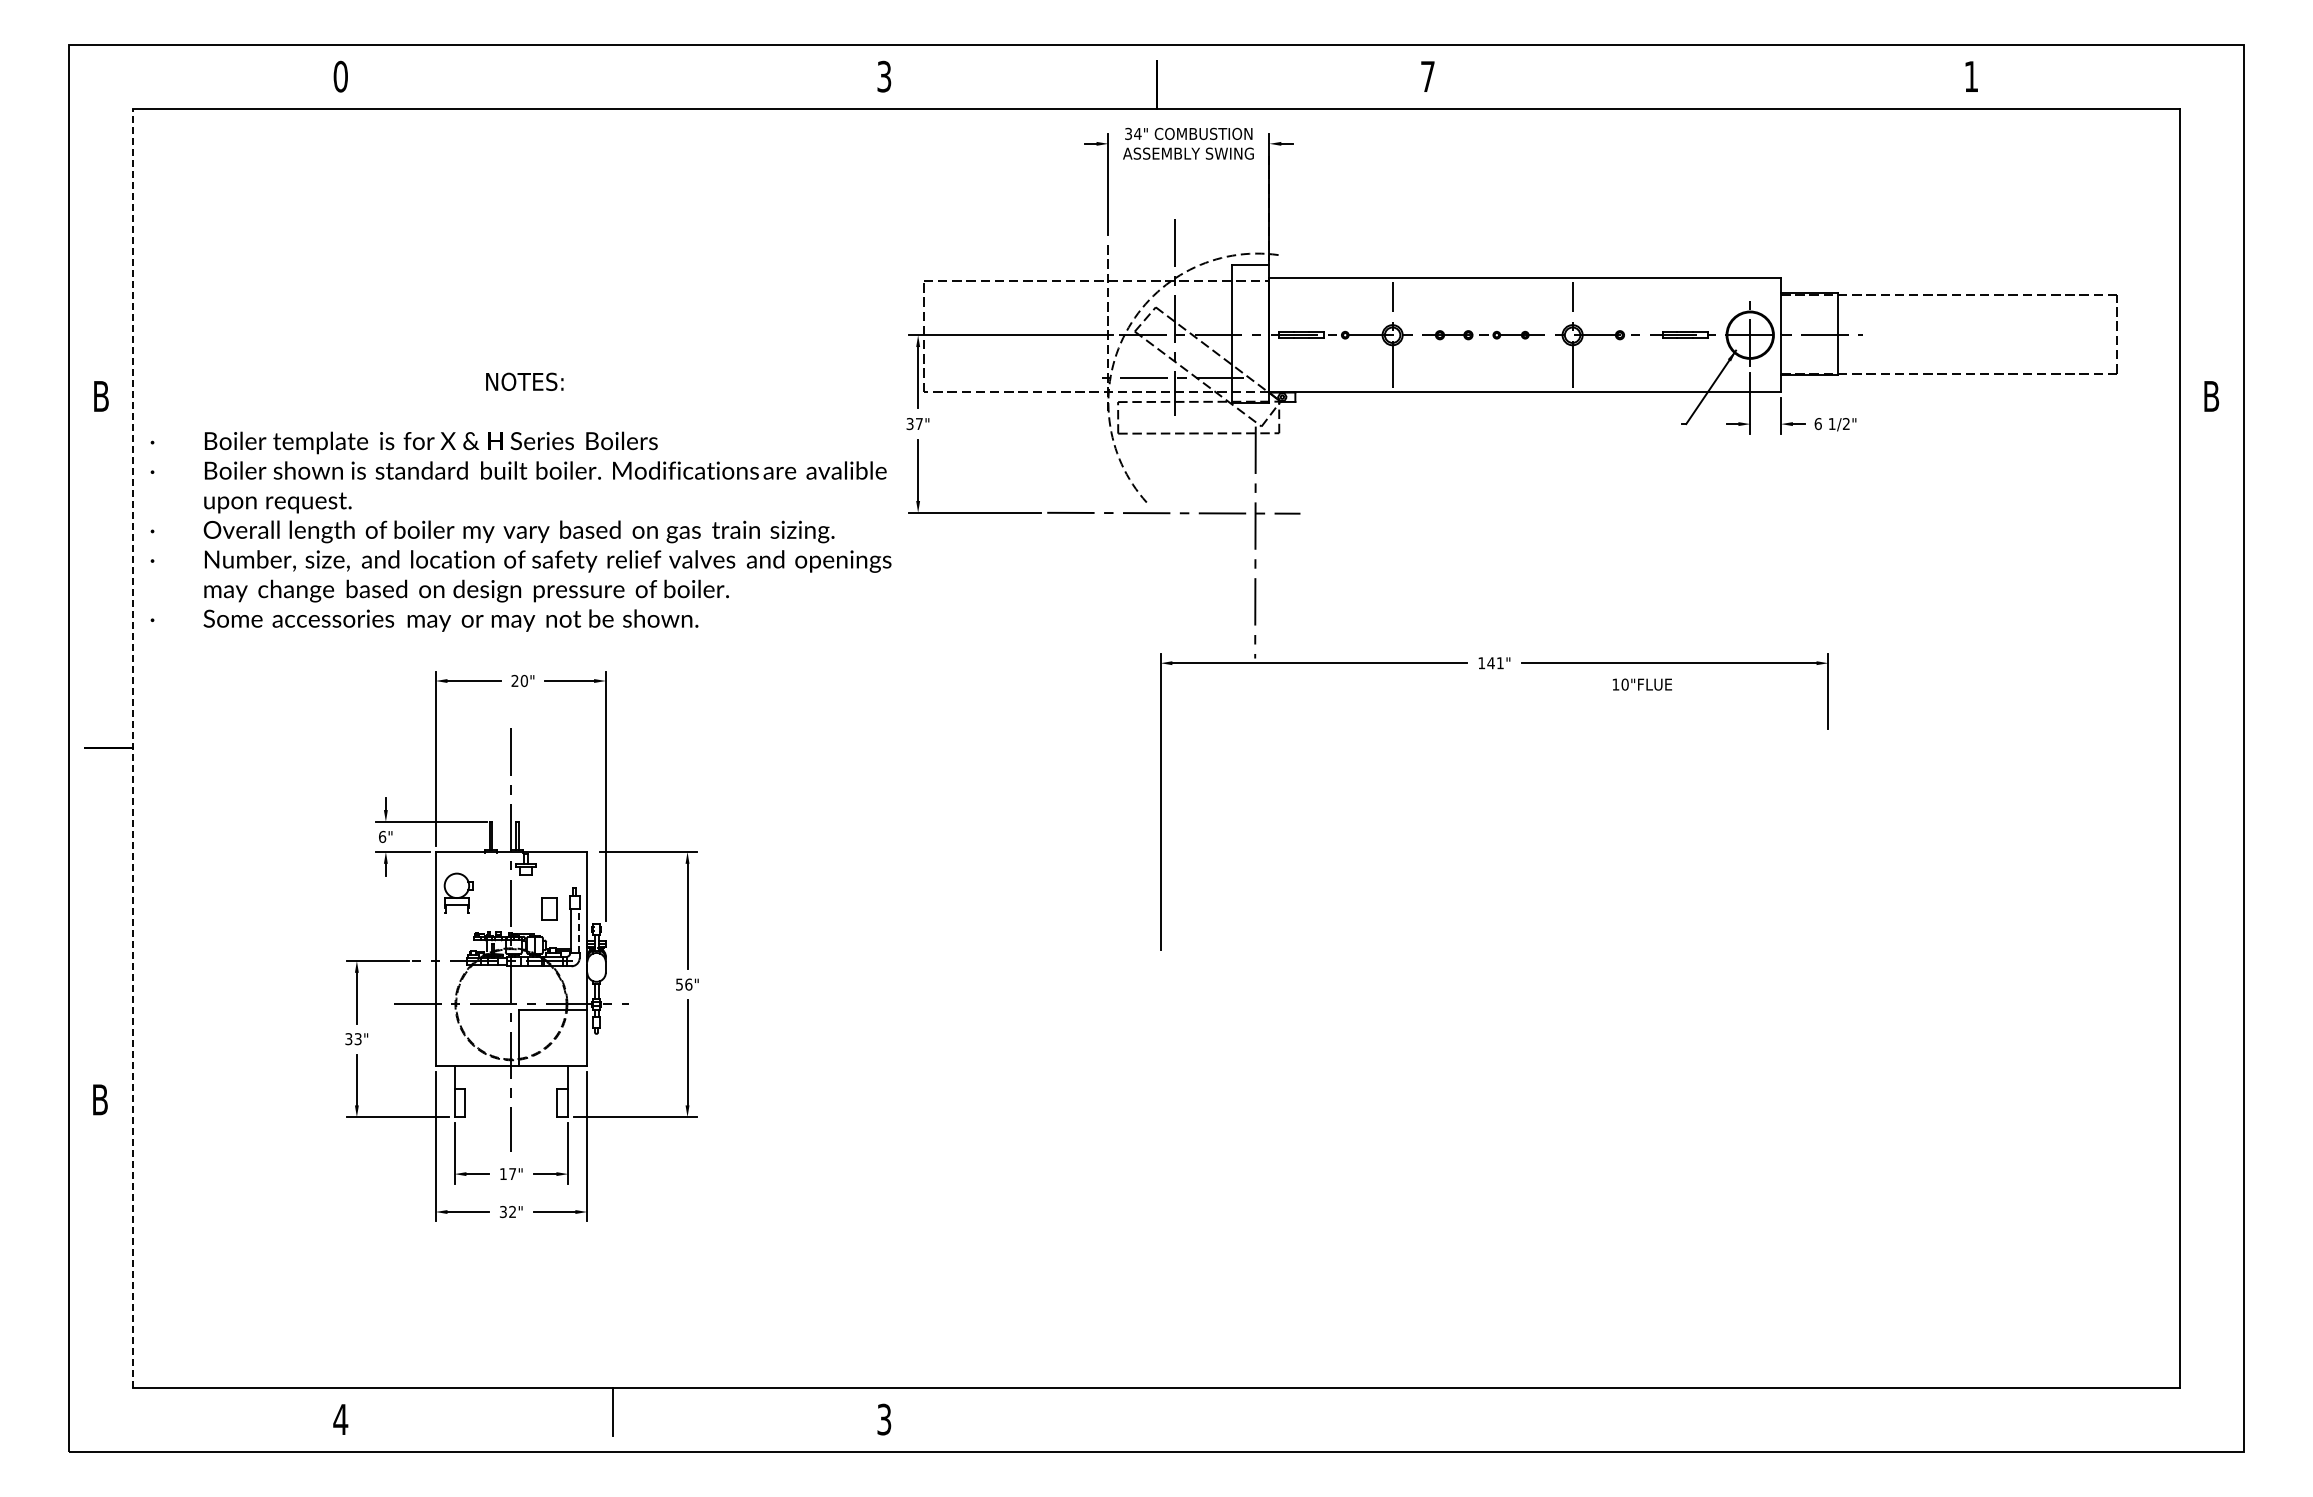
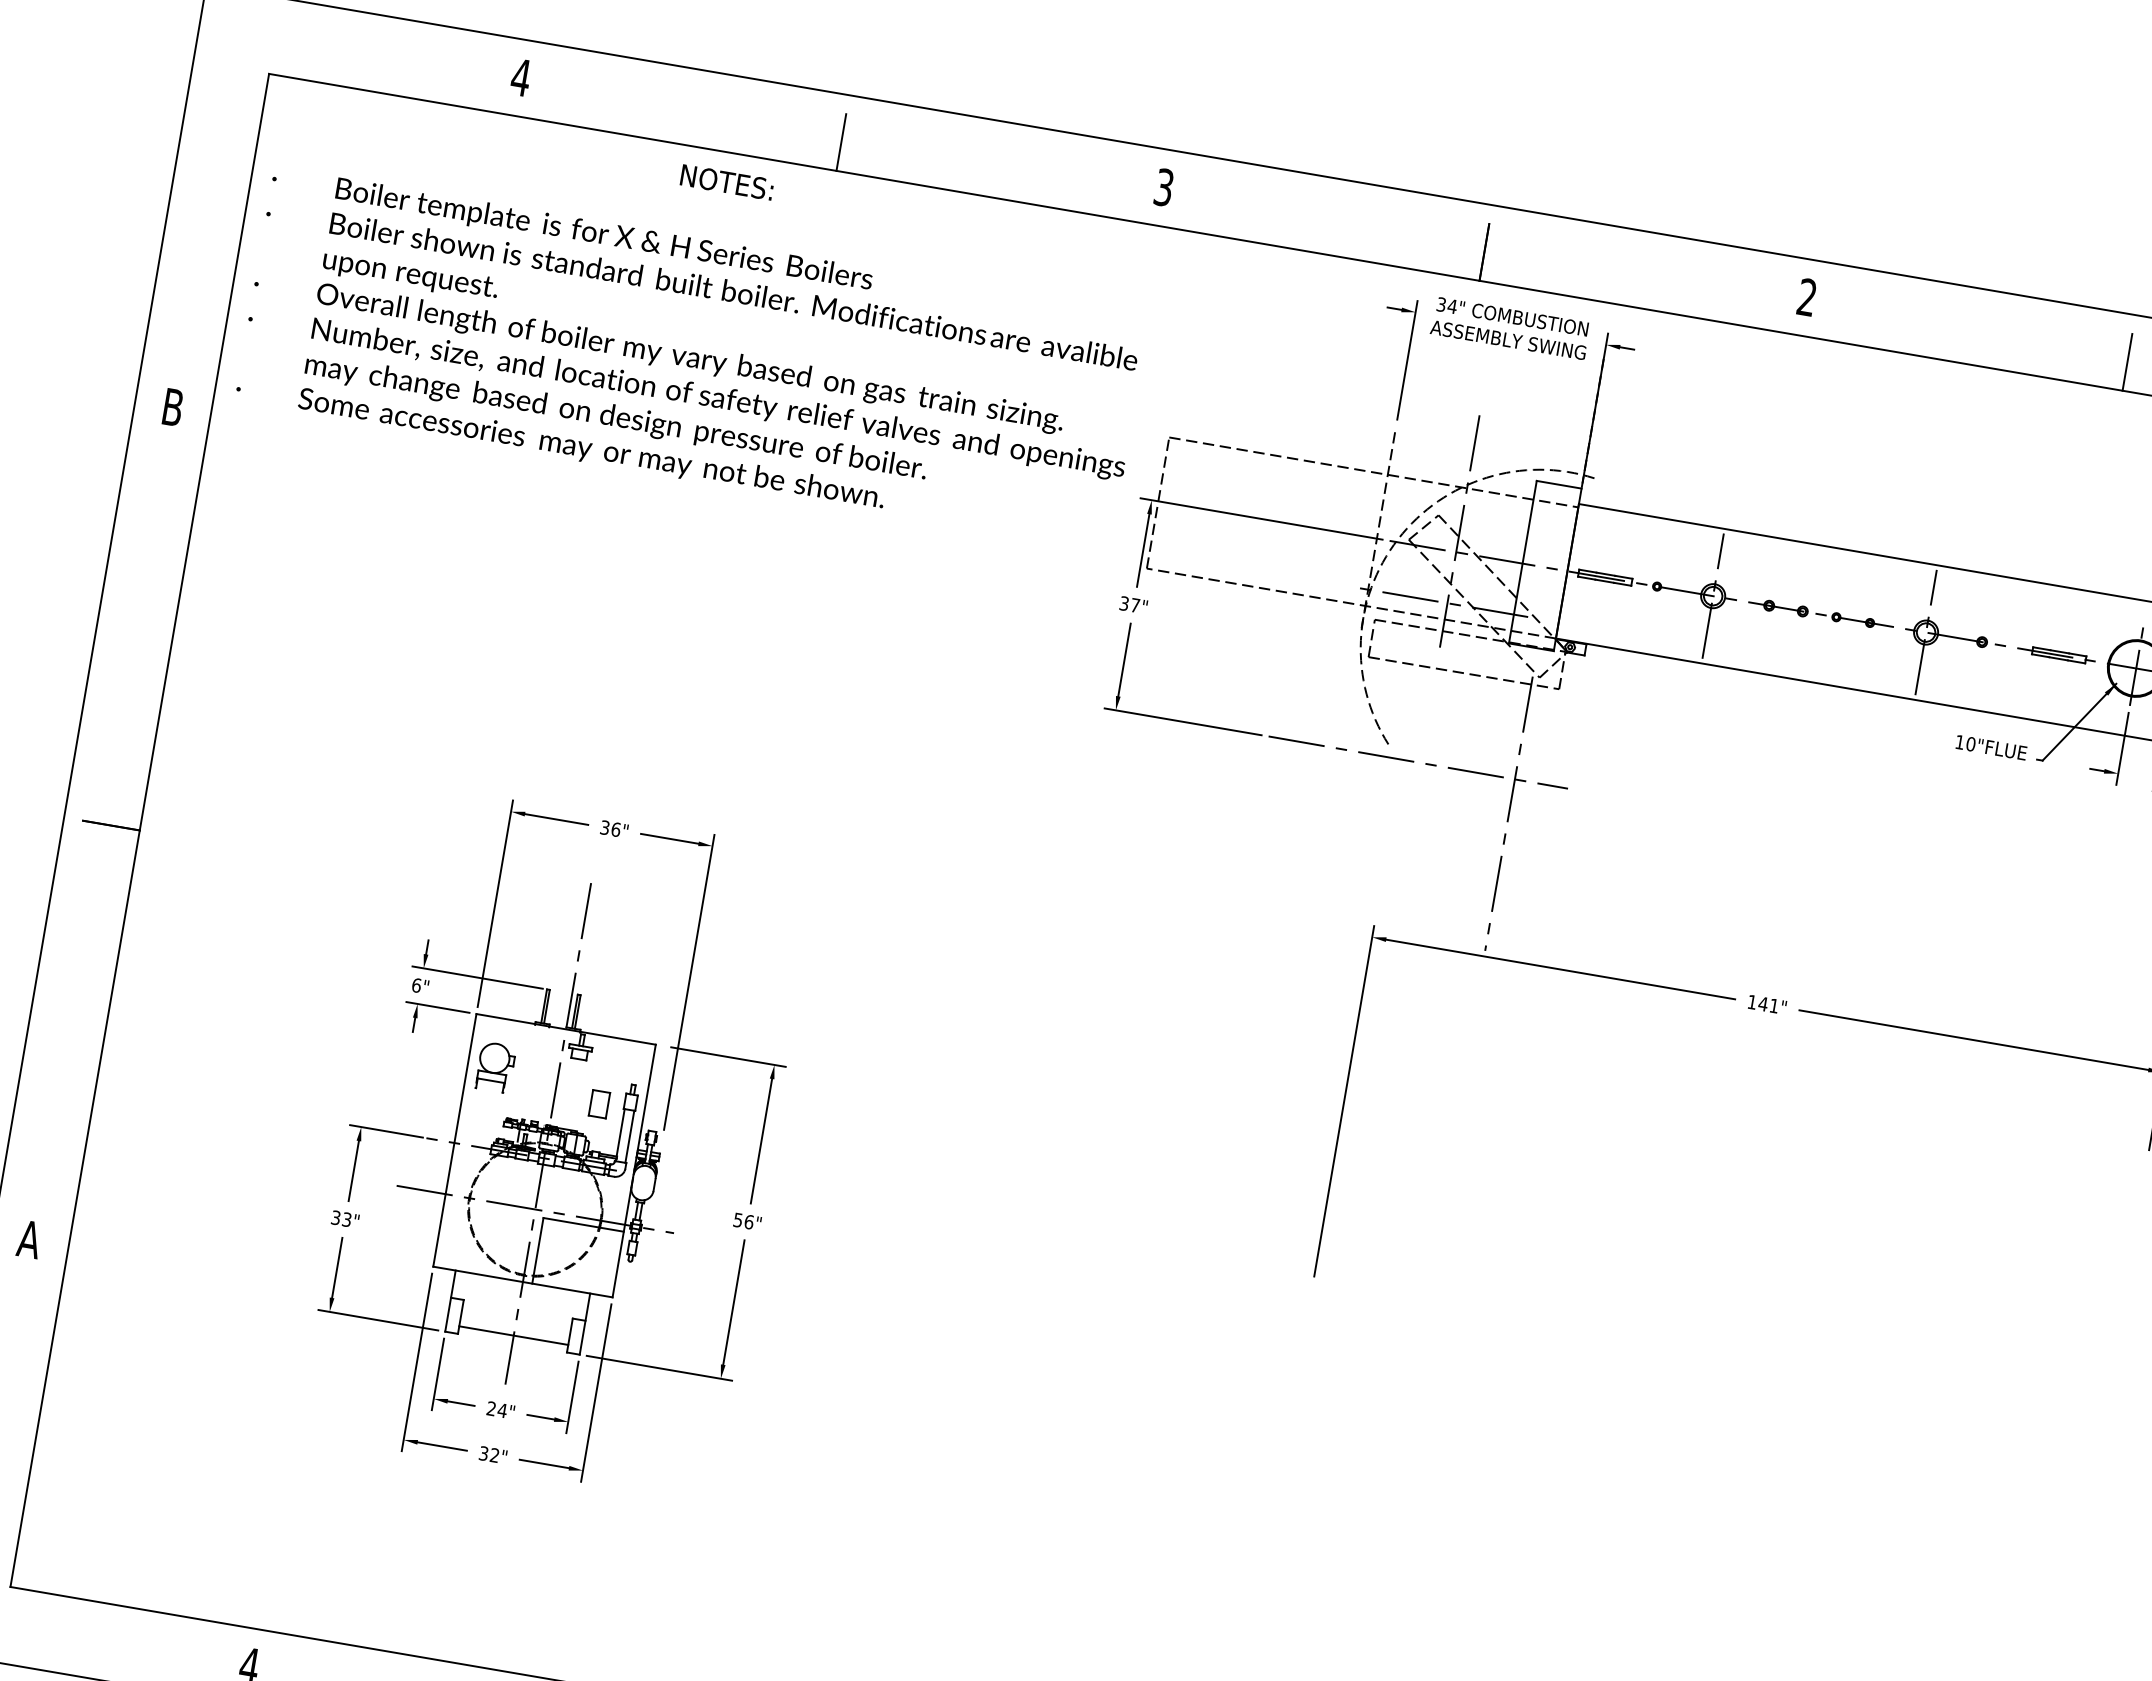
text: (1427, 75) -> (1806, 295), 7 -> 2
text: (340, 76) -> (520, 77), 0 -> 4
line: (612, 85) -> (840, 142), added
line: (1700, 85) -> (2127, 363), added
text: (520, 501) -> (697, 323), moved
text: (519, 680) -> (610, 828), 20" -> 36"
text: (1642, 684) -> (1991, 747), moved
line: (133, 748) -> (139, 830), dashed -> solid
line: (578, 930) -> (629, 1135), dashed -> solid
text: (99, 1099) -> (28, 1238), B -> A
line: (511, 1110) -> (513, 1335), added
text: (507, 1173) -> (496, 1408), 17" -> 24"

